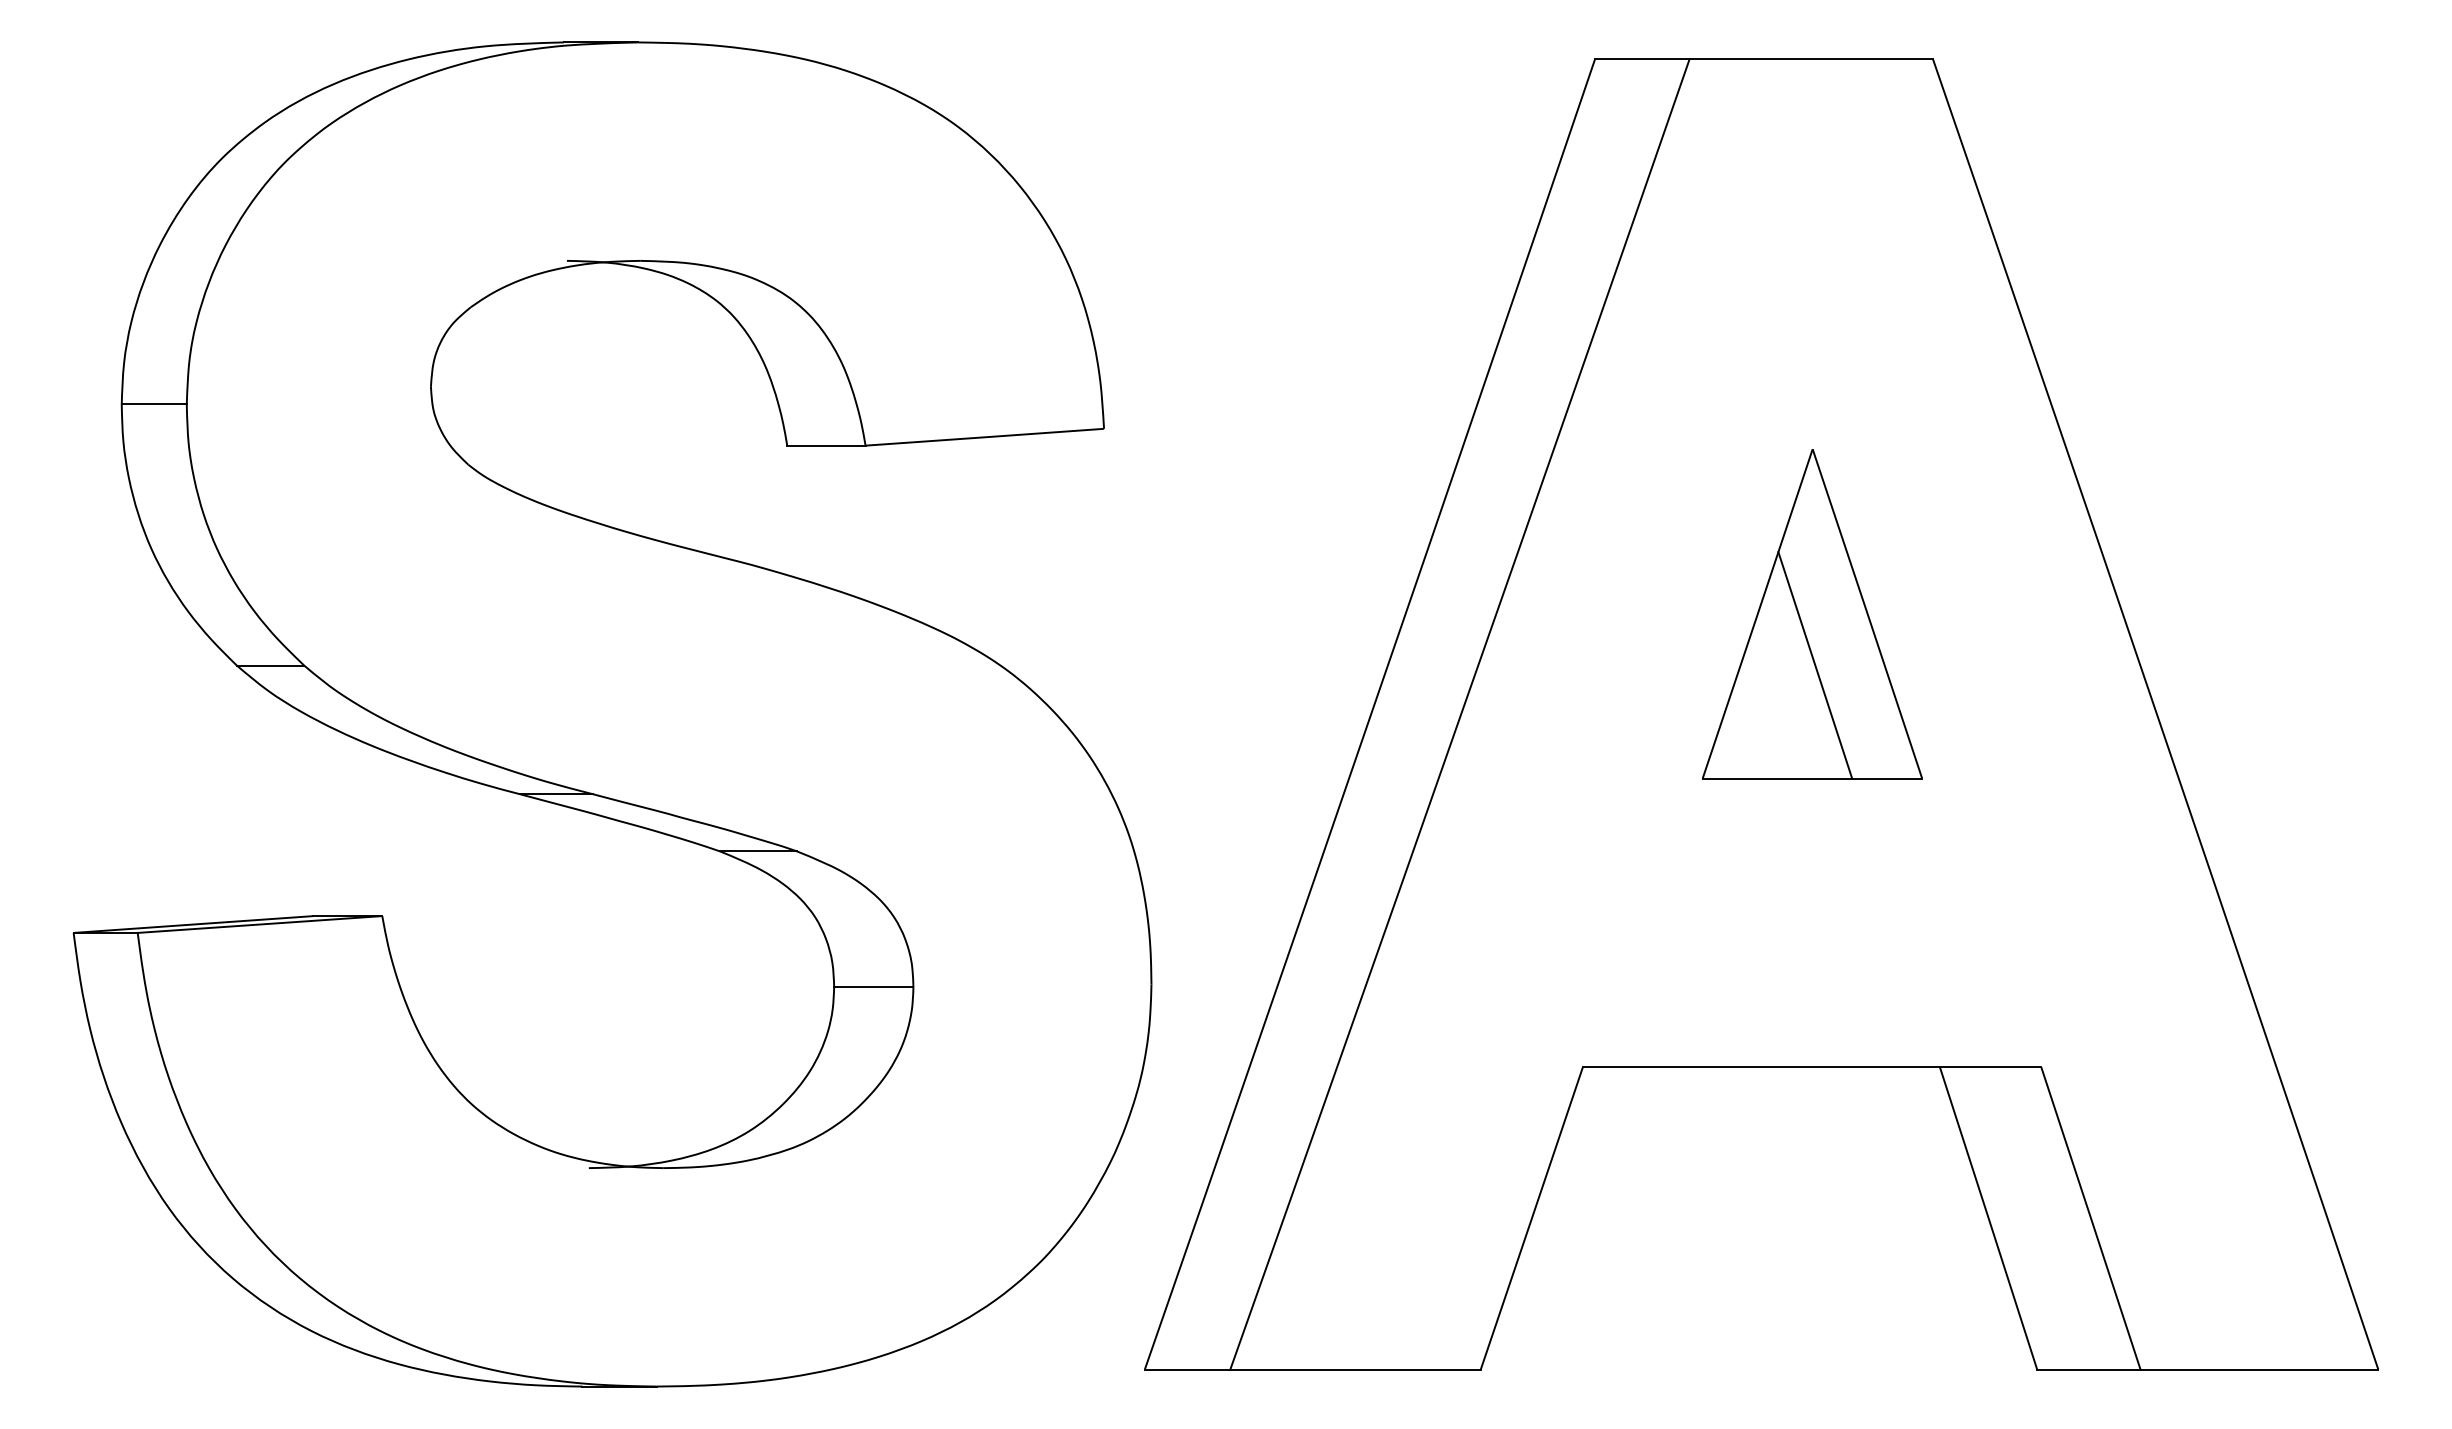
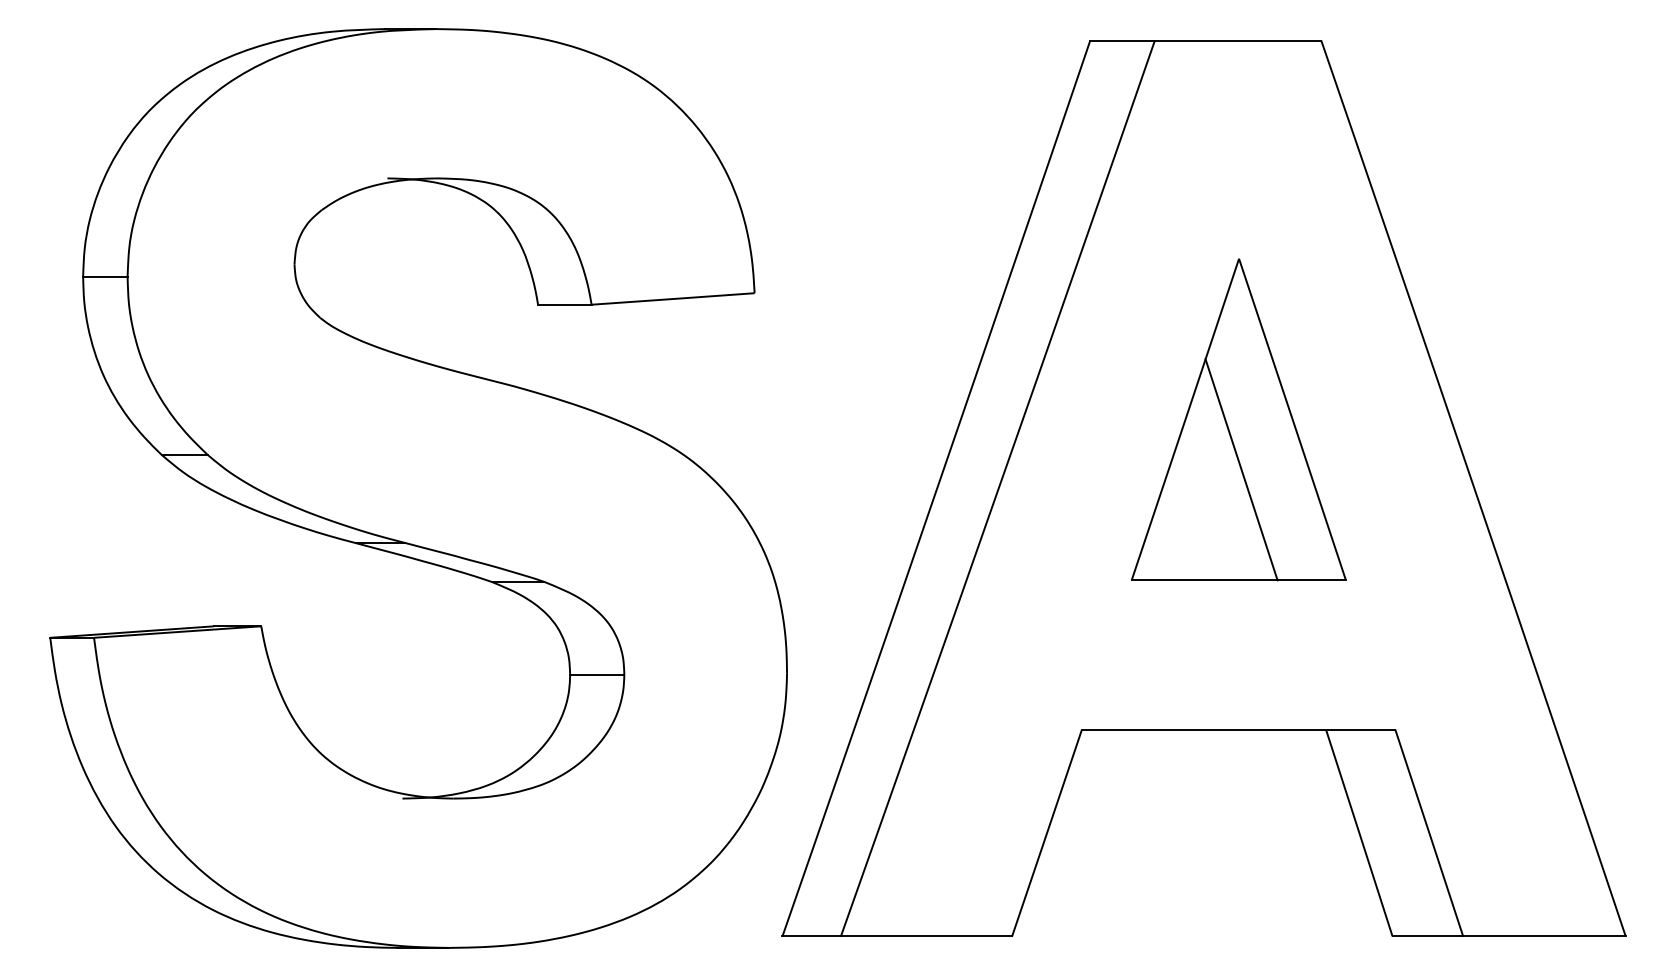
part: (1811, 613) -> (1238, 419), size x1.43

